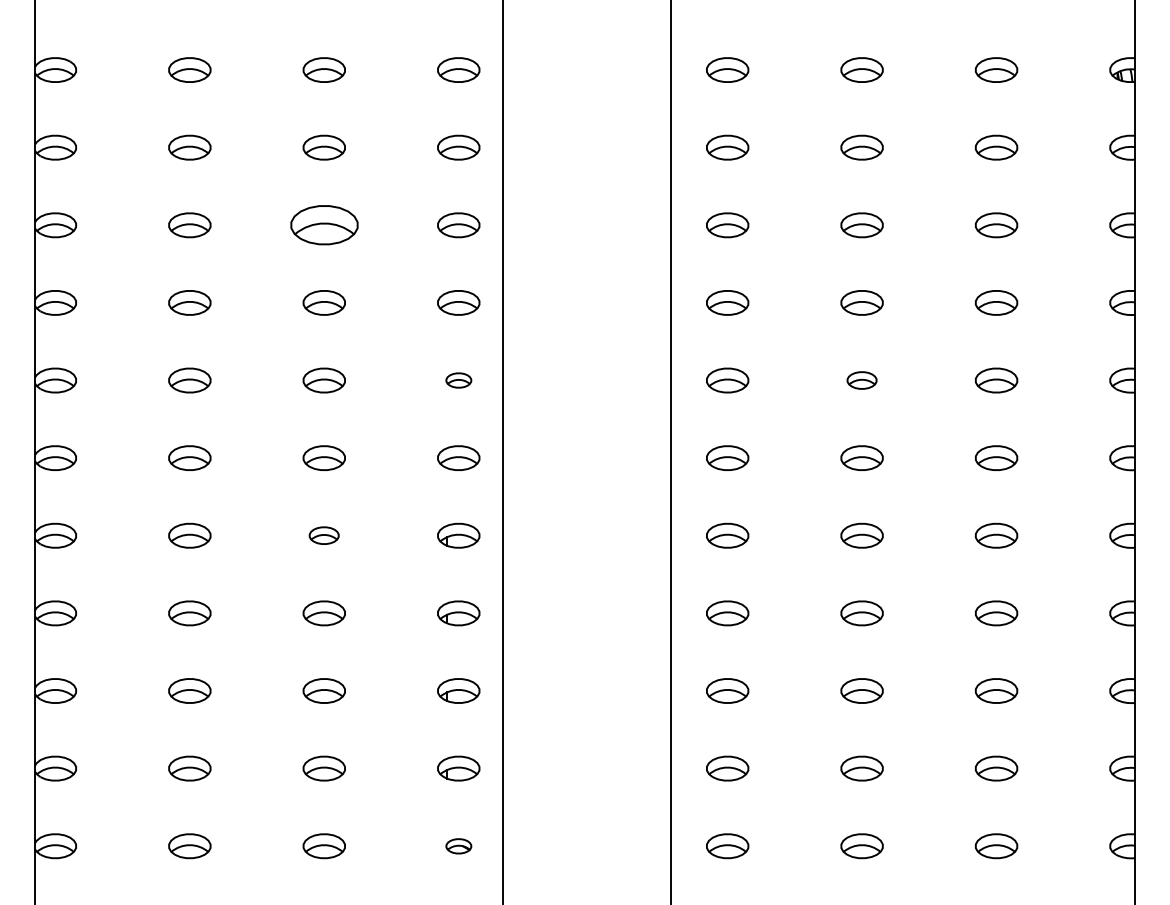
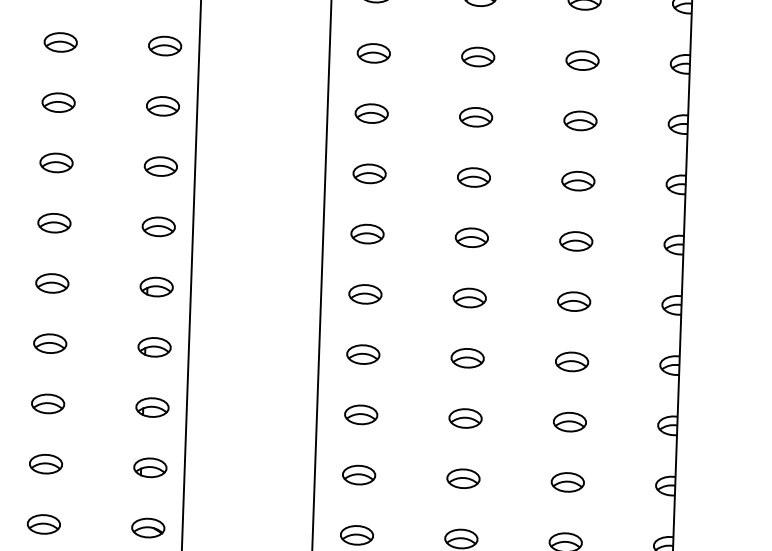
part: (323, 225) -> (60, 42), size x0.62
part: (458, 380) -> (160, 166), size x1.67
part: (861, 380) -> (473, 177), size x1.43
part: (323, 535) -> (51, 283), size x1.43
part: (458, 846) -> (148, 528), size x1.67

